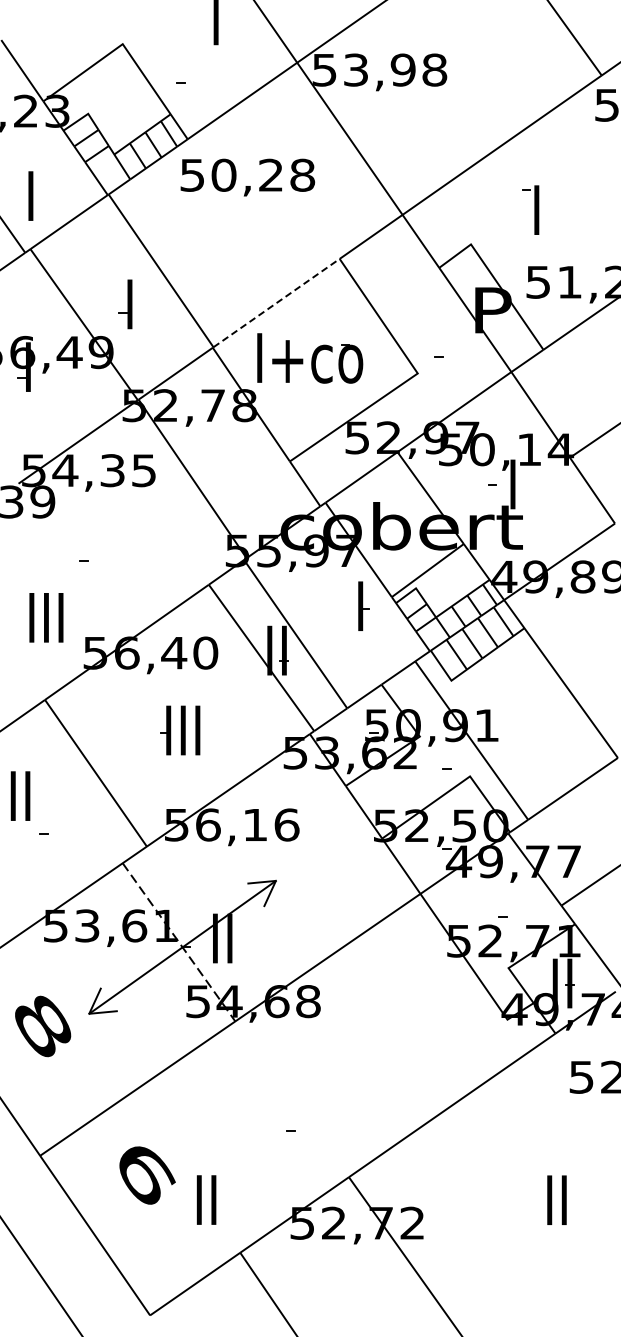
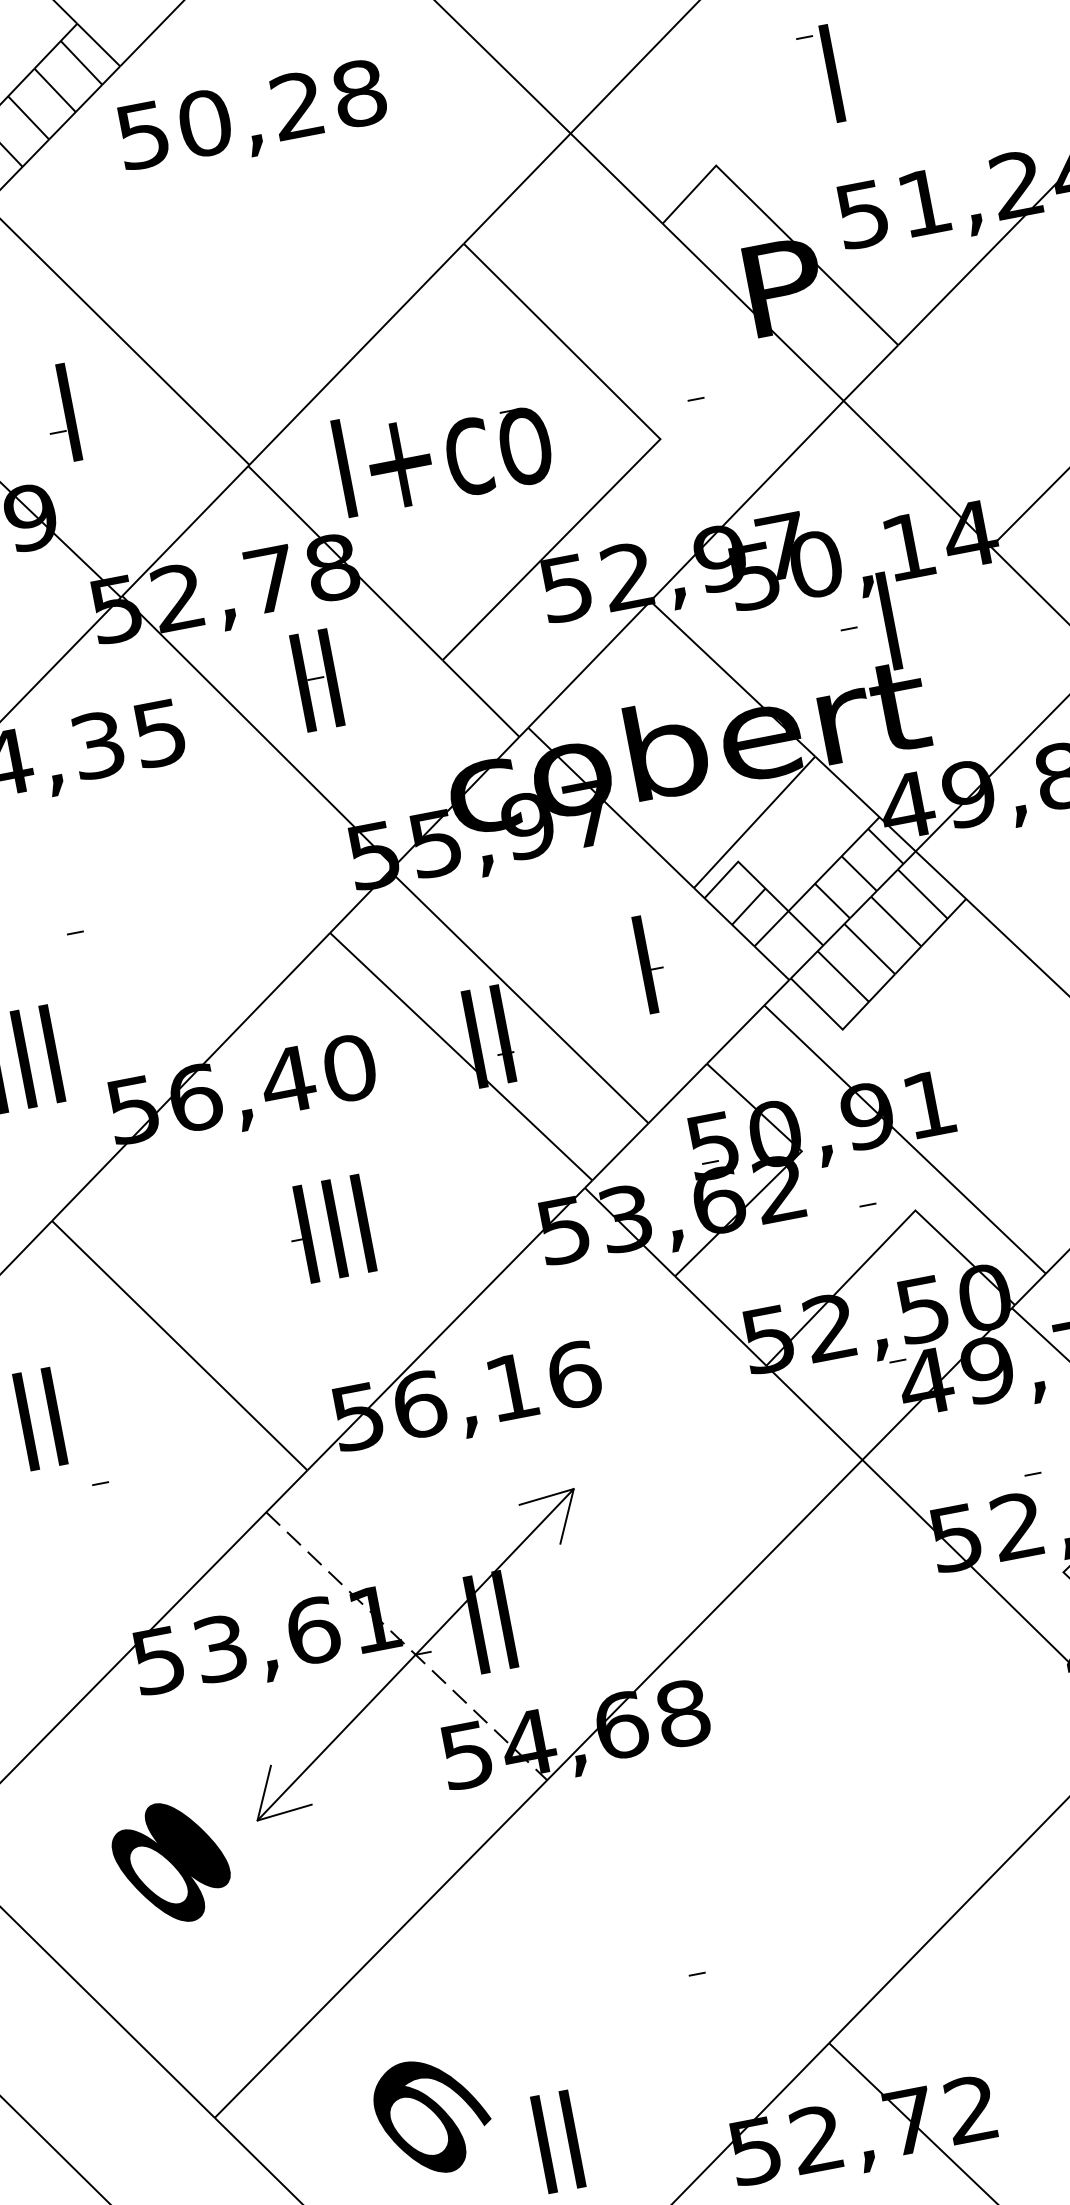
line: (276, 303) -> (356, 355), dashed -> solid
part: (226, 459) -> (317, 680), added
part: (363, 605) -> (650, 962), moved

